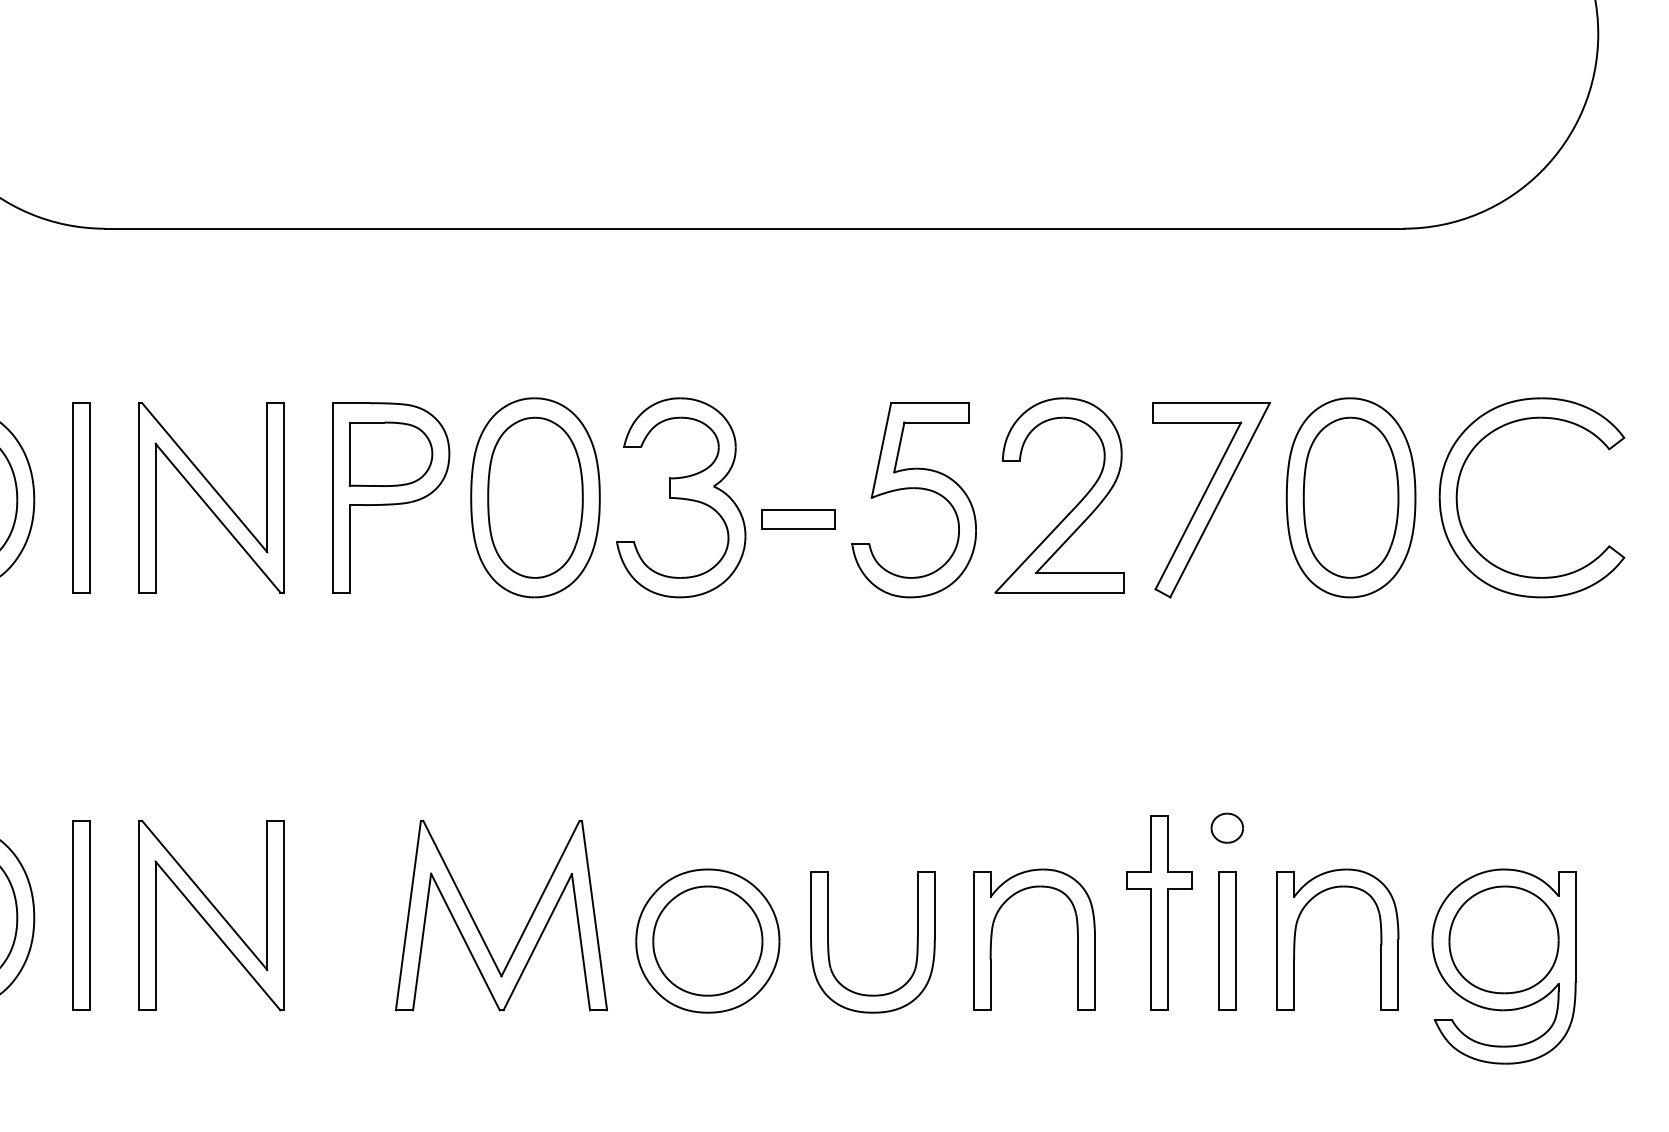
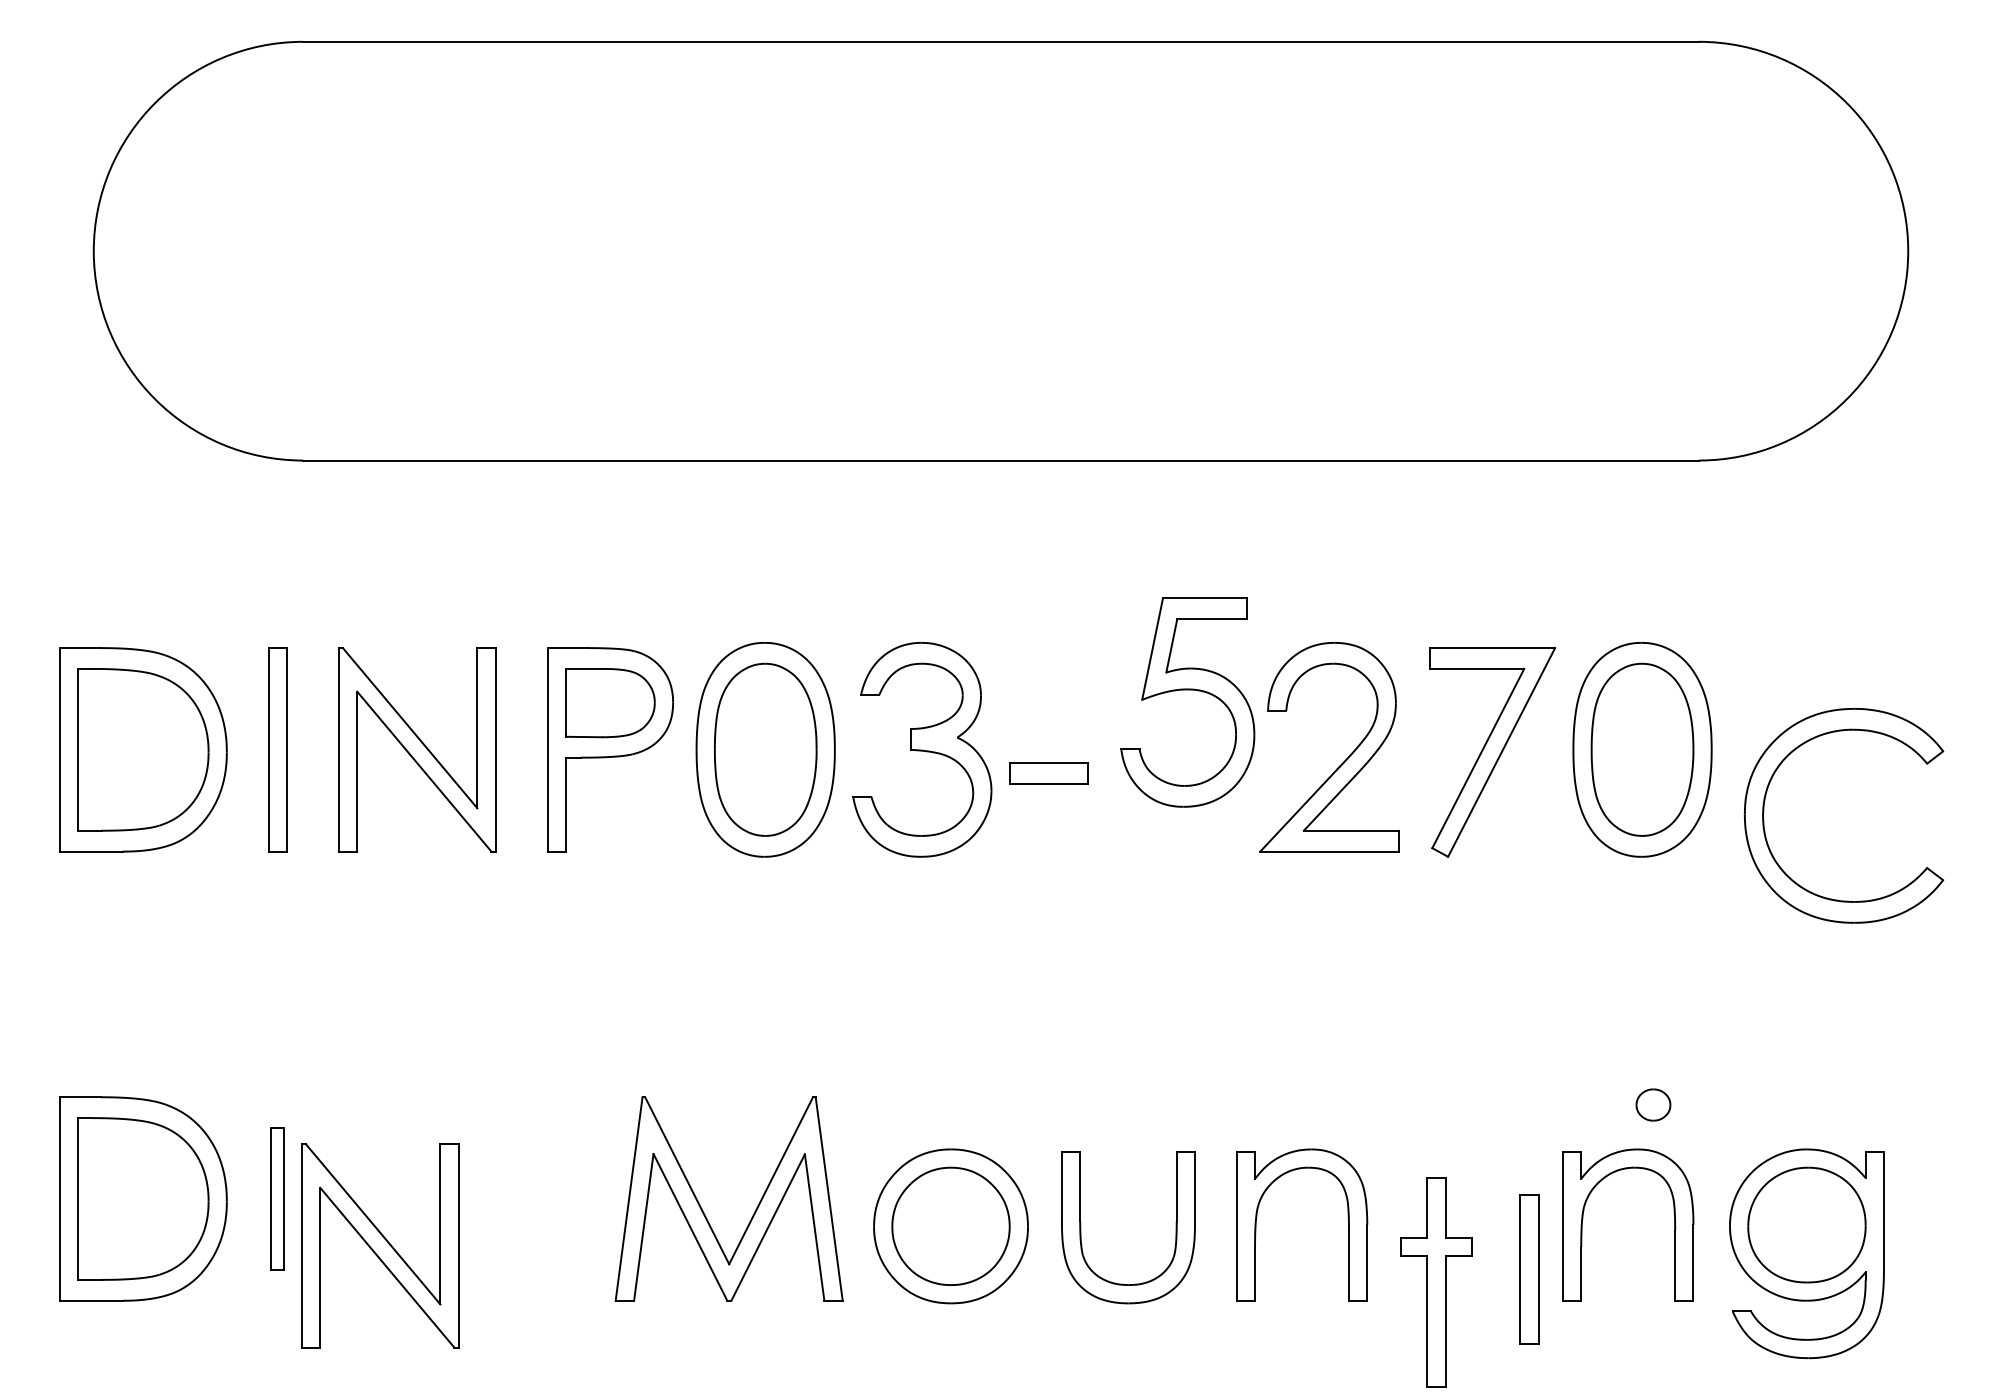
part: (913, 489) -> (1187, 690), moved
part: (1458, 493) -> (1764, 811), moved
part: (1227, 827) -> (1653, 1104), moved
part: (1159, 913) -> (1436, 1282), moved
part: (81, 915) -> (277, 1198), size x0.7
part: (211, 915) -> (380, 1245), moved
part: (1227, 941) -> (1529, 1269), moved

